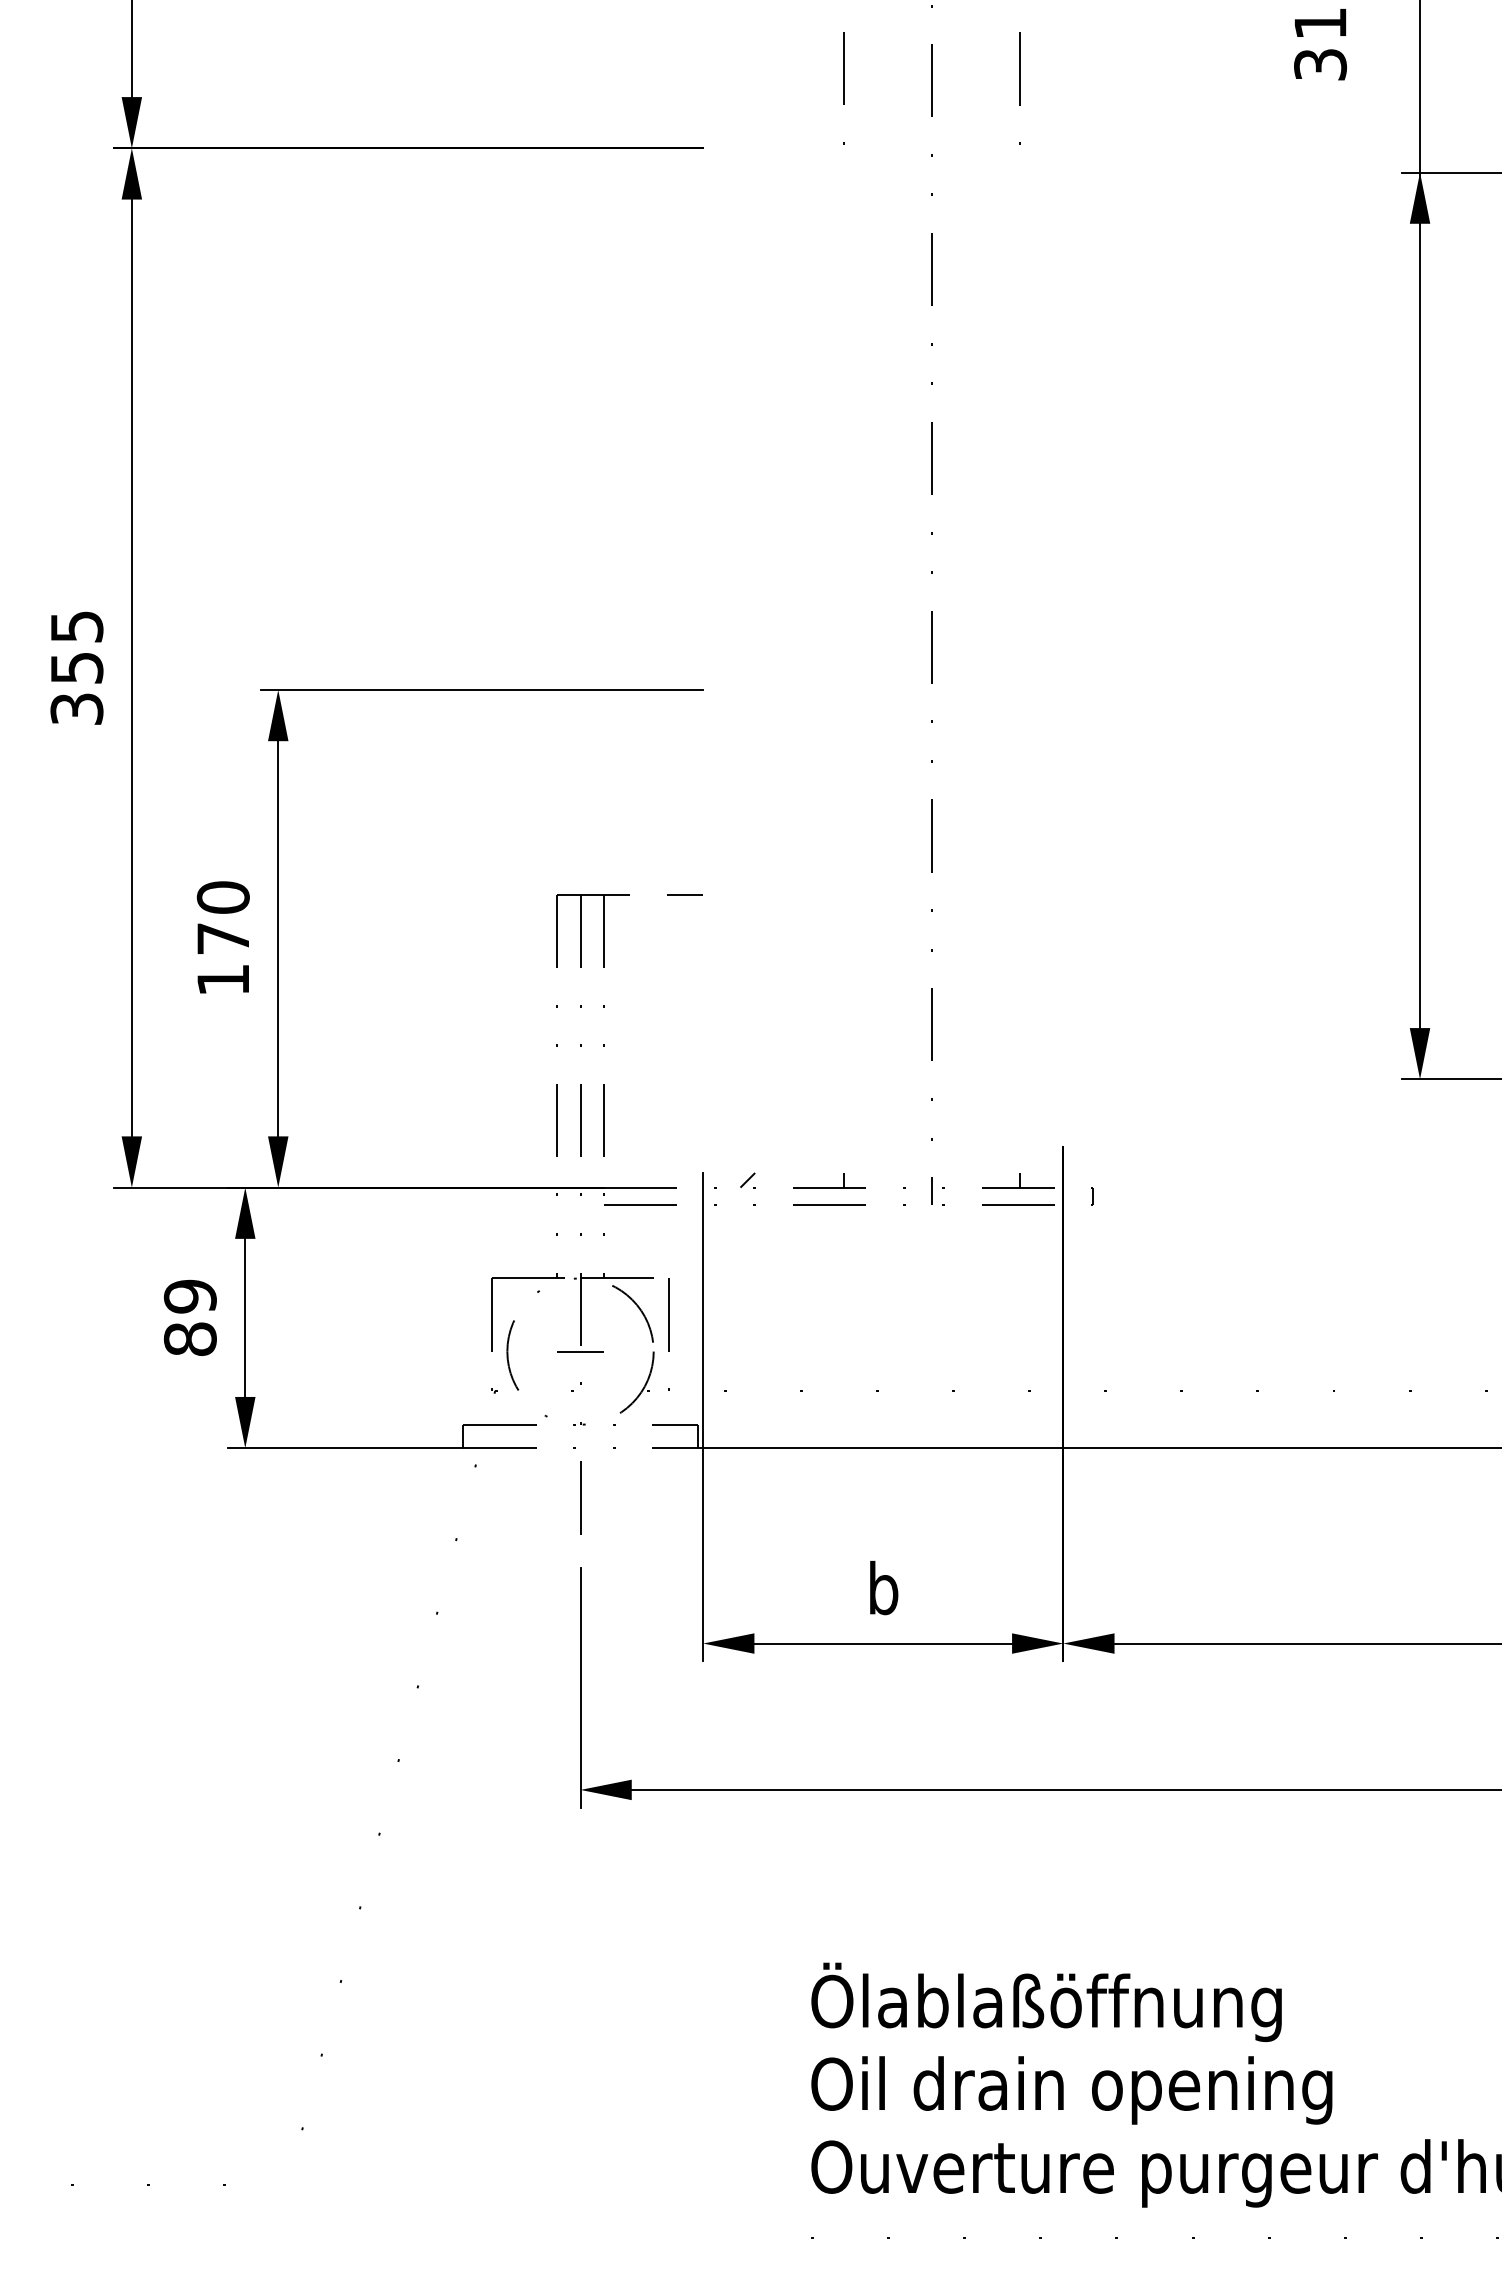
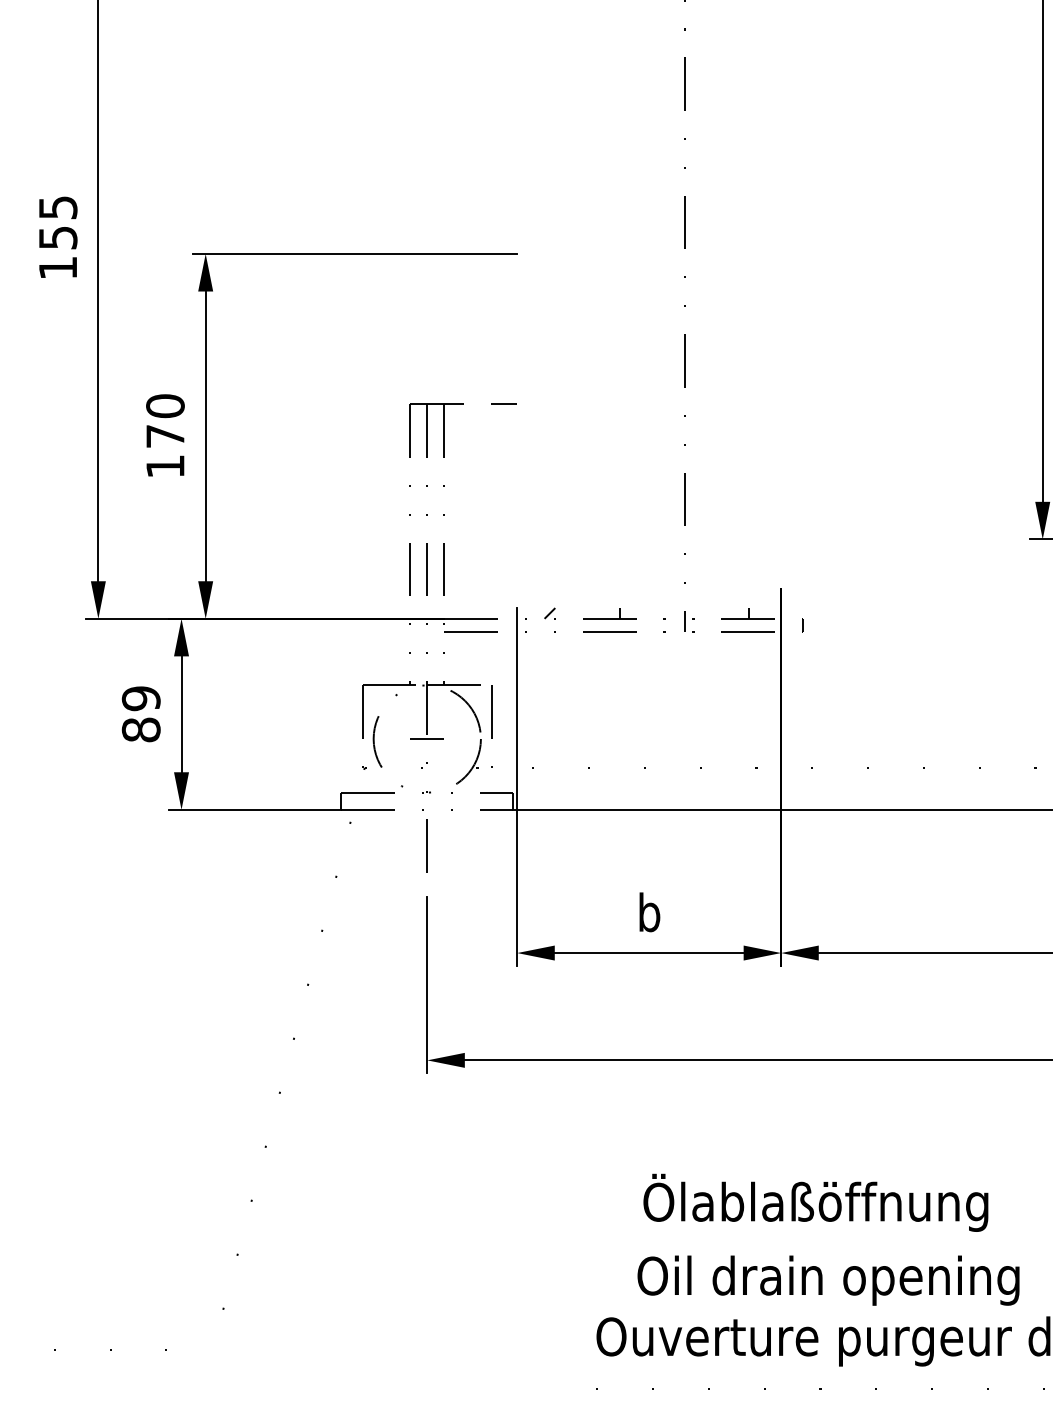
text: (76, 708) -> (57, 267), 355 -> 155
text: (1046, 2001) -> (815, 1202), moved
text: (1071, 2090) -> (828, 1280), moved

